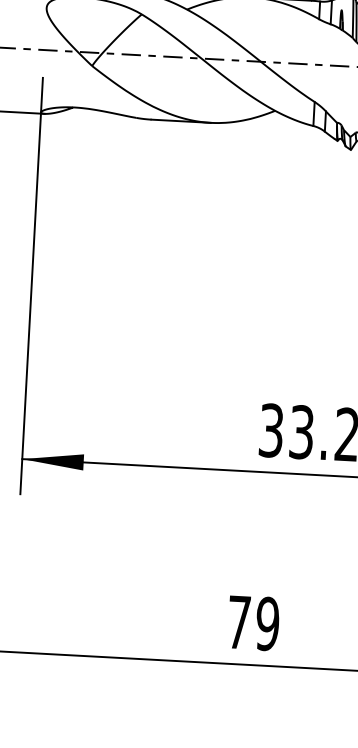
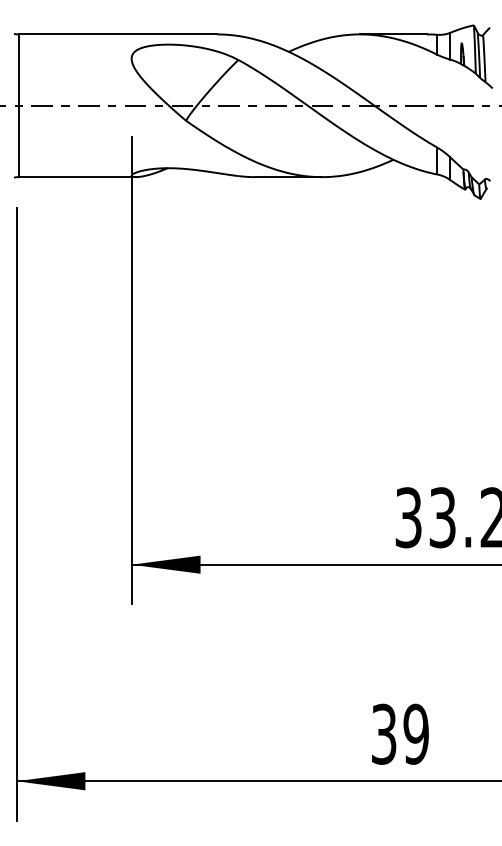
text: (239, 621) -> (384, 733), 79 -> 39

